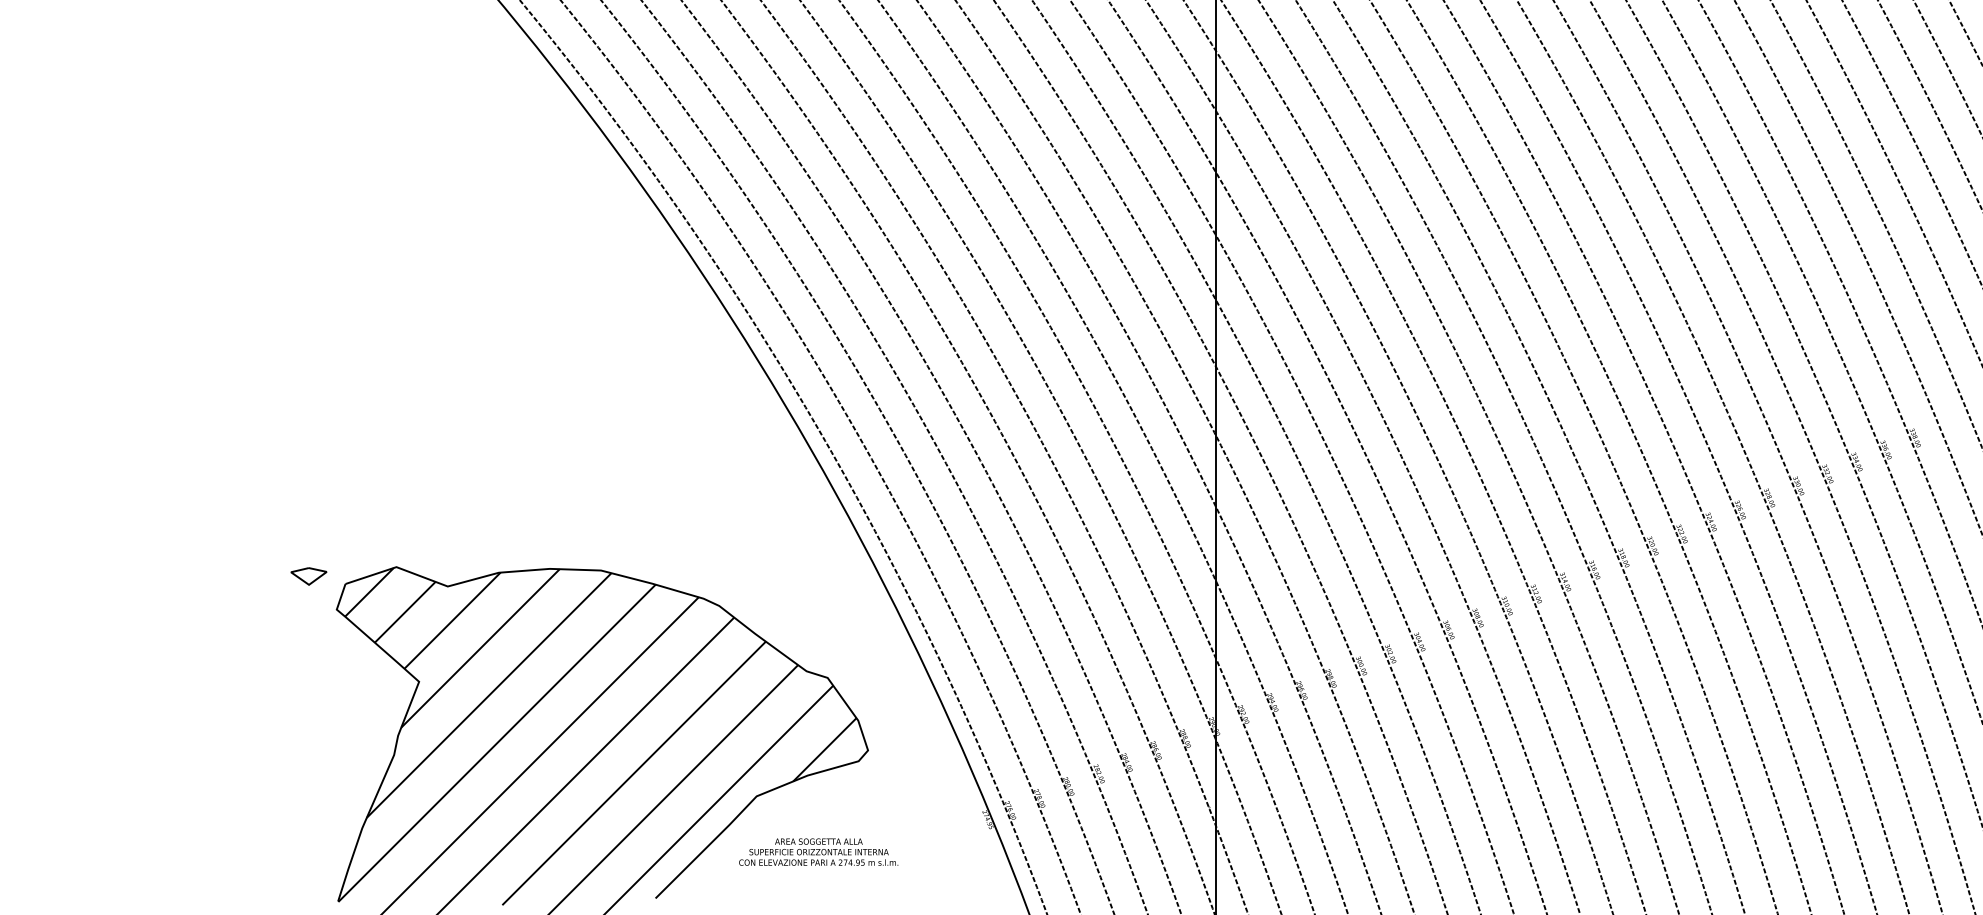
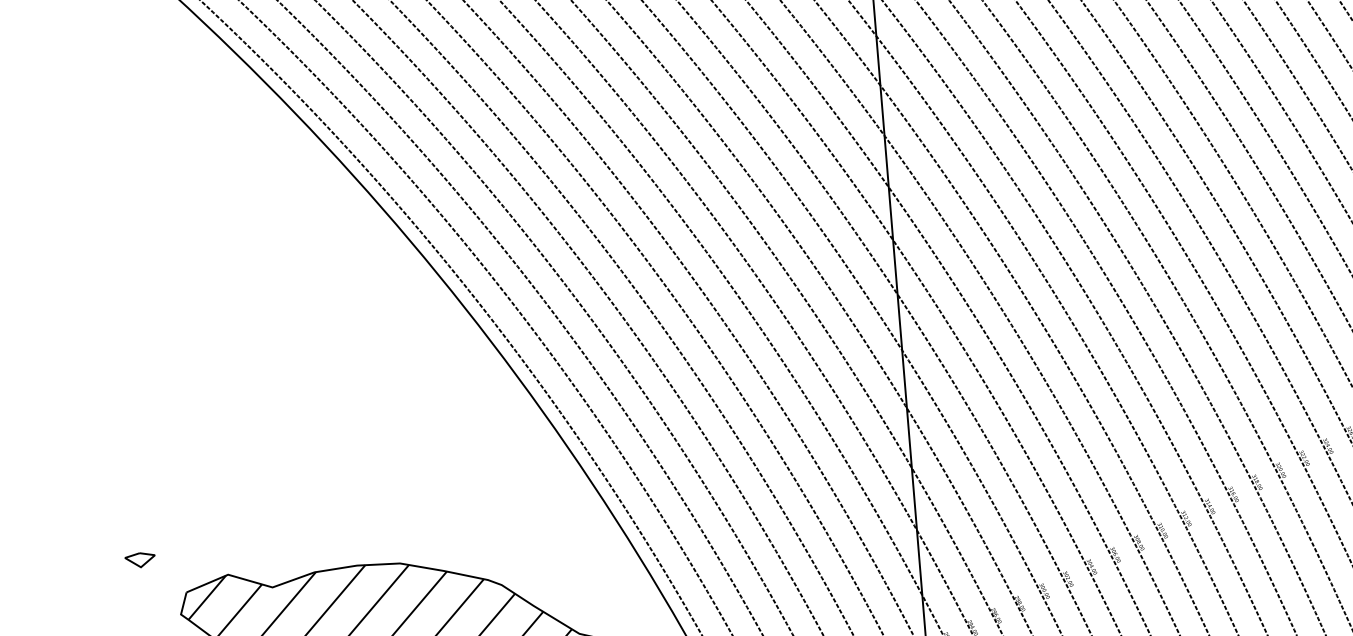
part: (308, 576) -> (139, 560), moved

